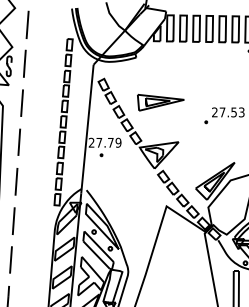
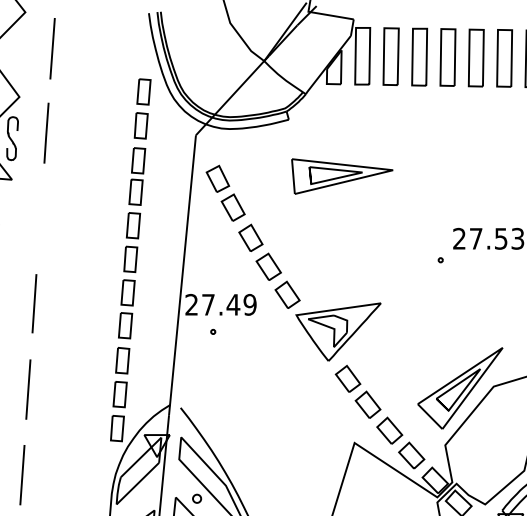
line: (21, 102) -> (39, 217), removed
part: (160, 102) -> (341, 175), moved
text: (110, 142) -> (232, 304), 27.79 -> 27.49

